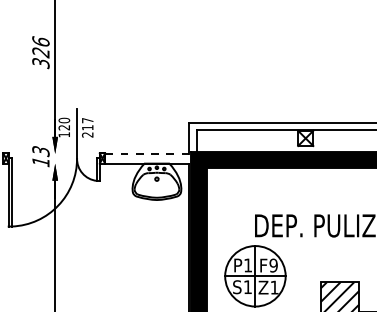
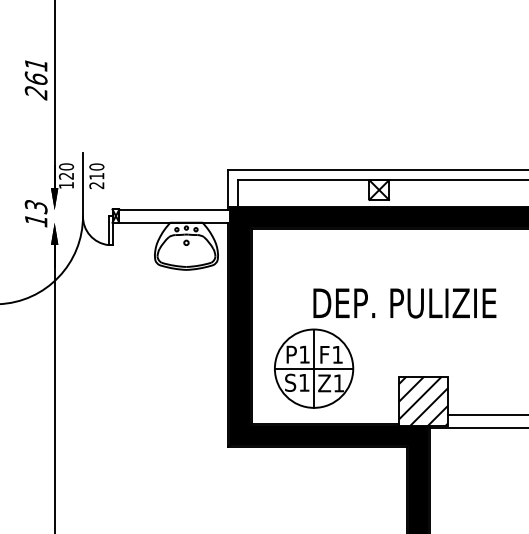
text: (40, 52) -> (35, 78), 326 -> 261
text: (87, 120) -> (96, 166), 217 -> 210
line: (146, 154) -> (173, 210), dashed -> solid
text: (273, 265) -> (337, 354), F9 -> F1

